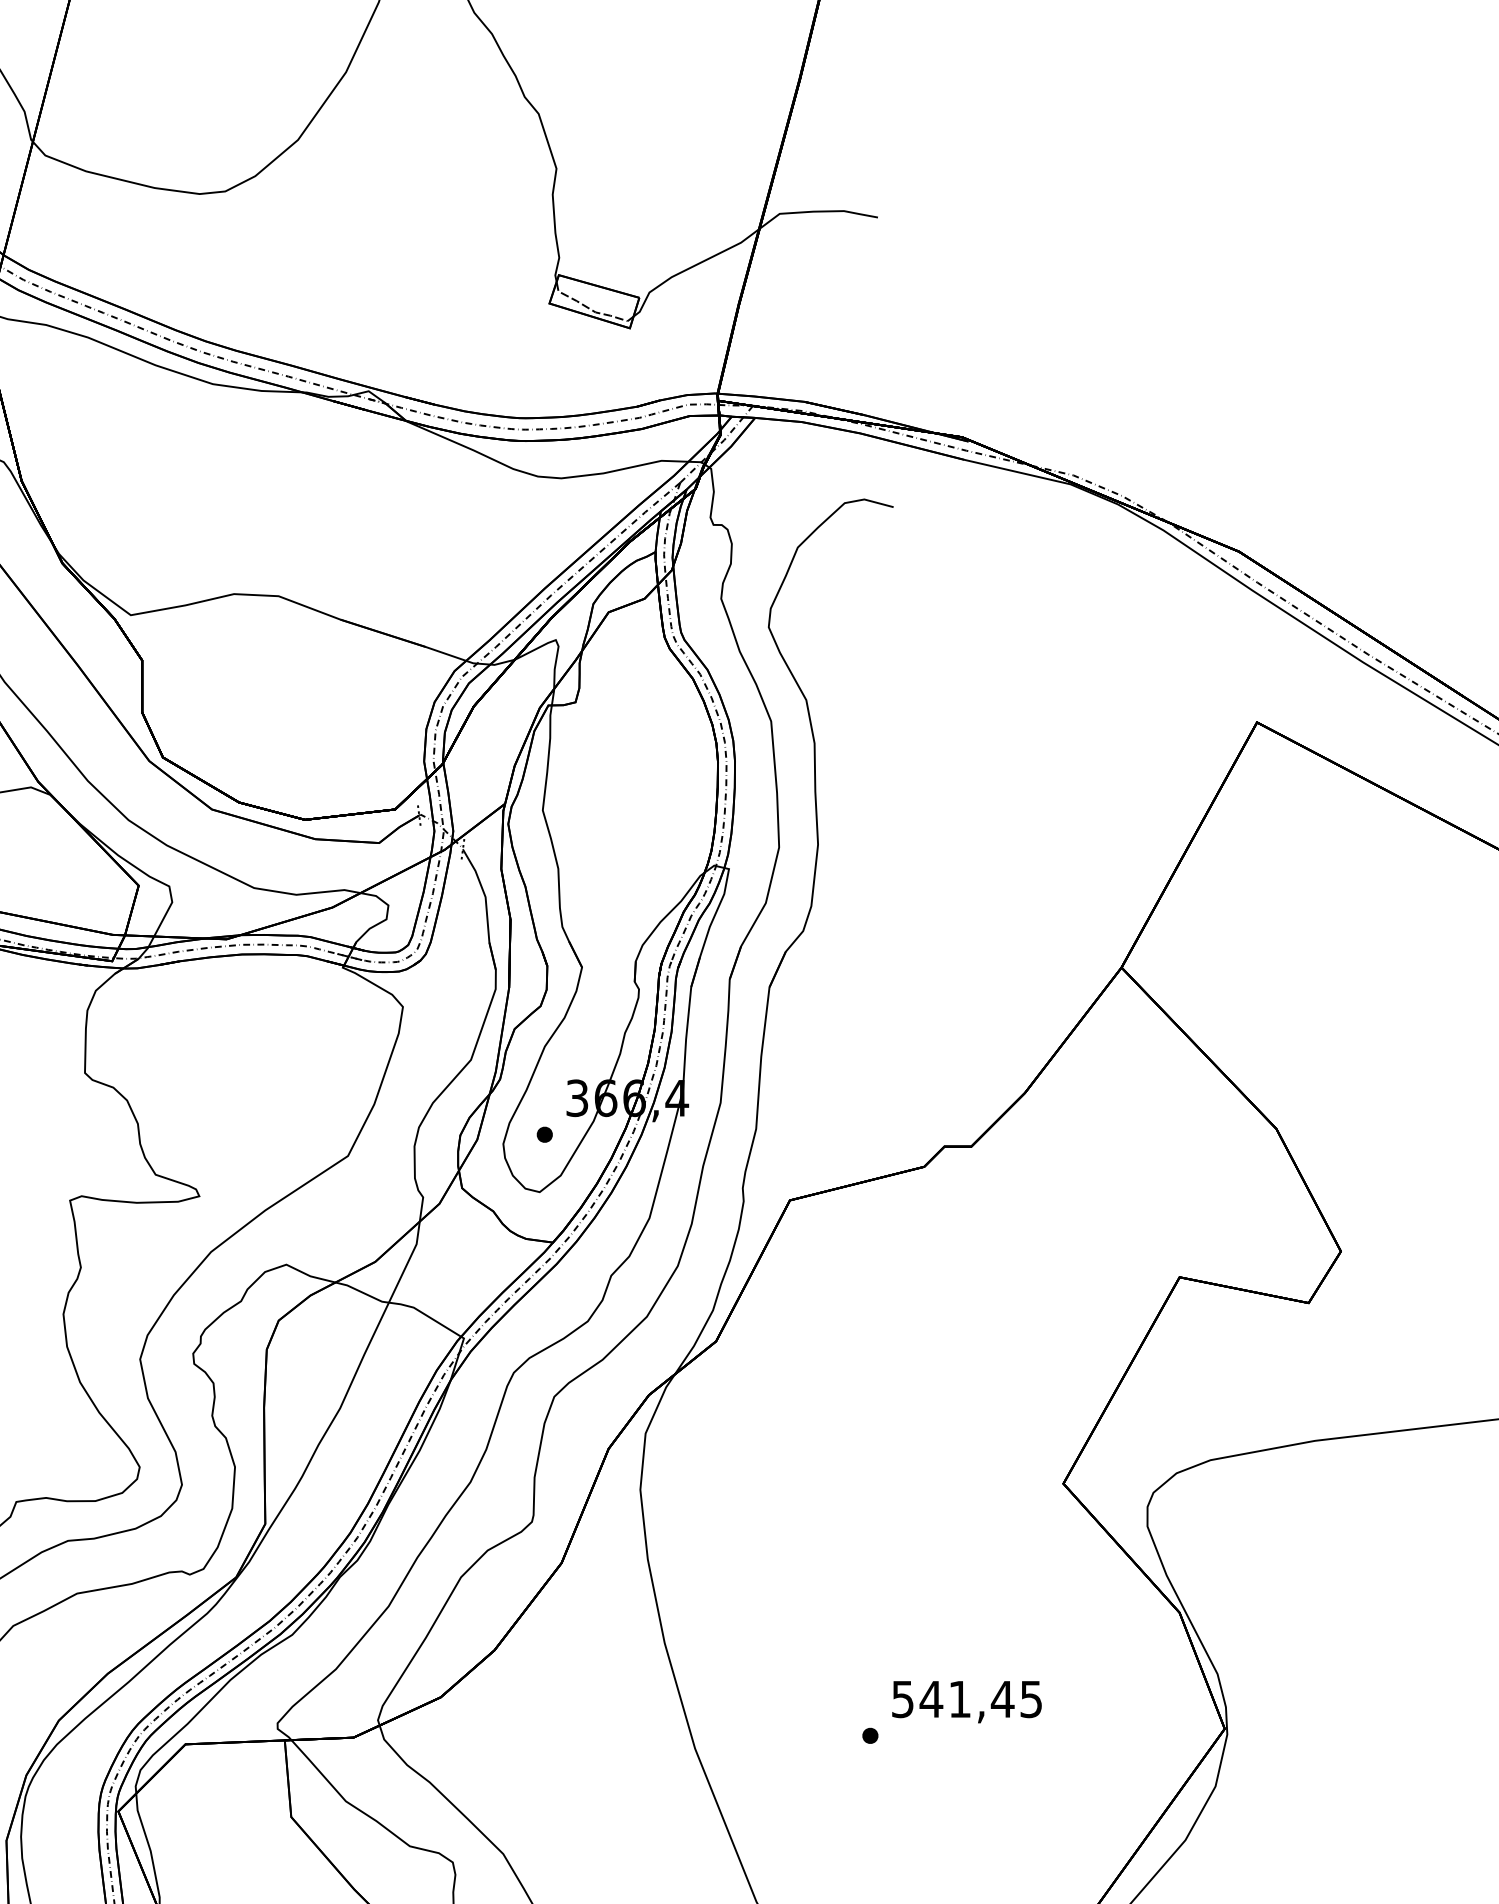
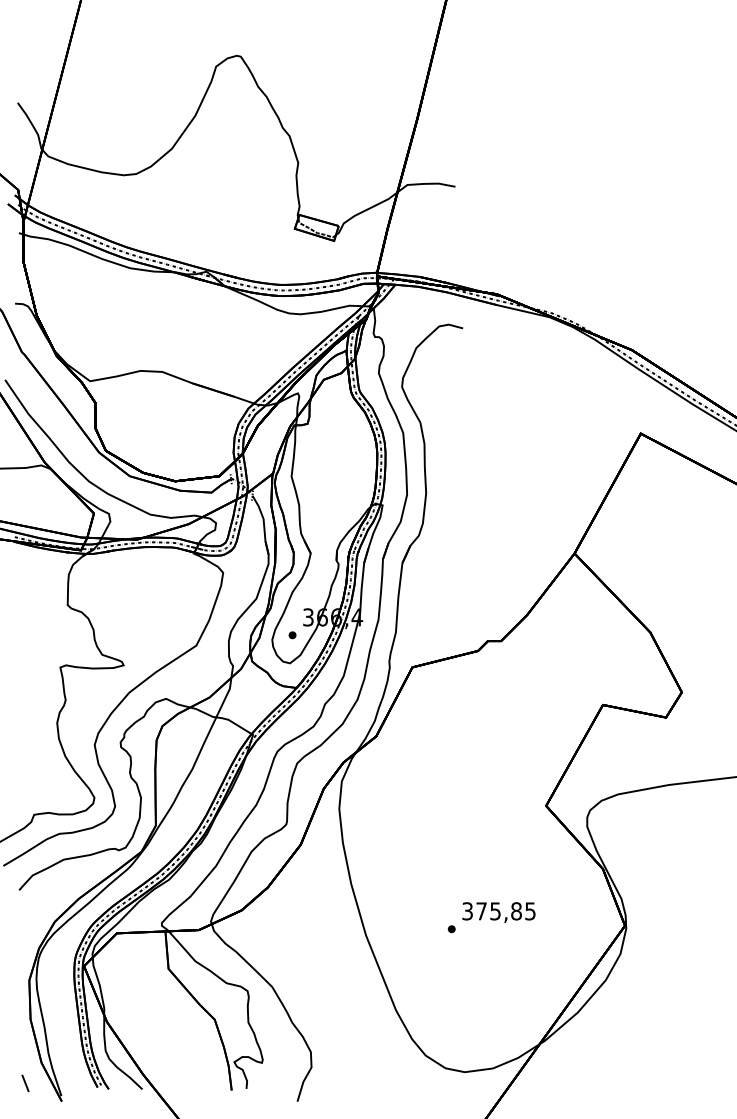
text: (953, 1699) -> (492, 911), 541,45 -> 375,85

